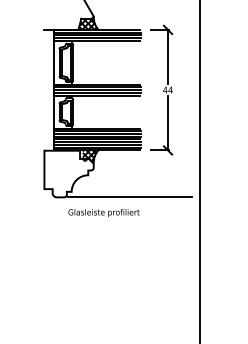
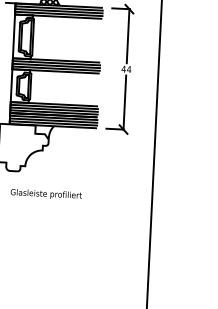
hatch: (89, 155) -> (44, 130), removed
line: (130, 196) -> (83, 173), removed
text: (103, 213) -> (45, 194), moved

